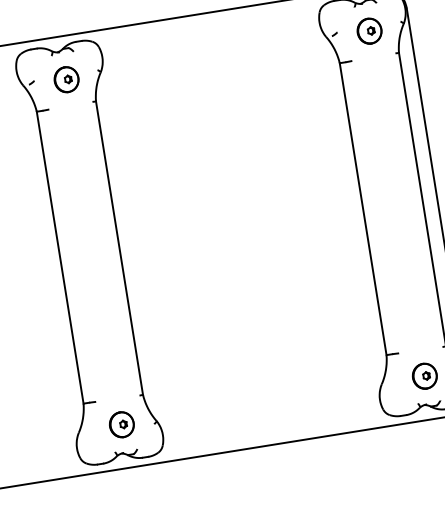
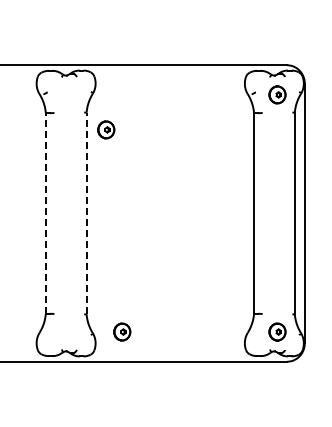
part: (66, 79) -> (106, 129), moved
line: (119, 248) -> (86, 213), solid -> dashed
line: (59, 256) -> (45, 212), solid -> dashed
part: (122, 423) -> (122, 331), moved

